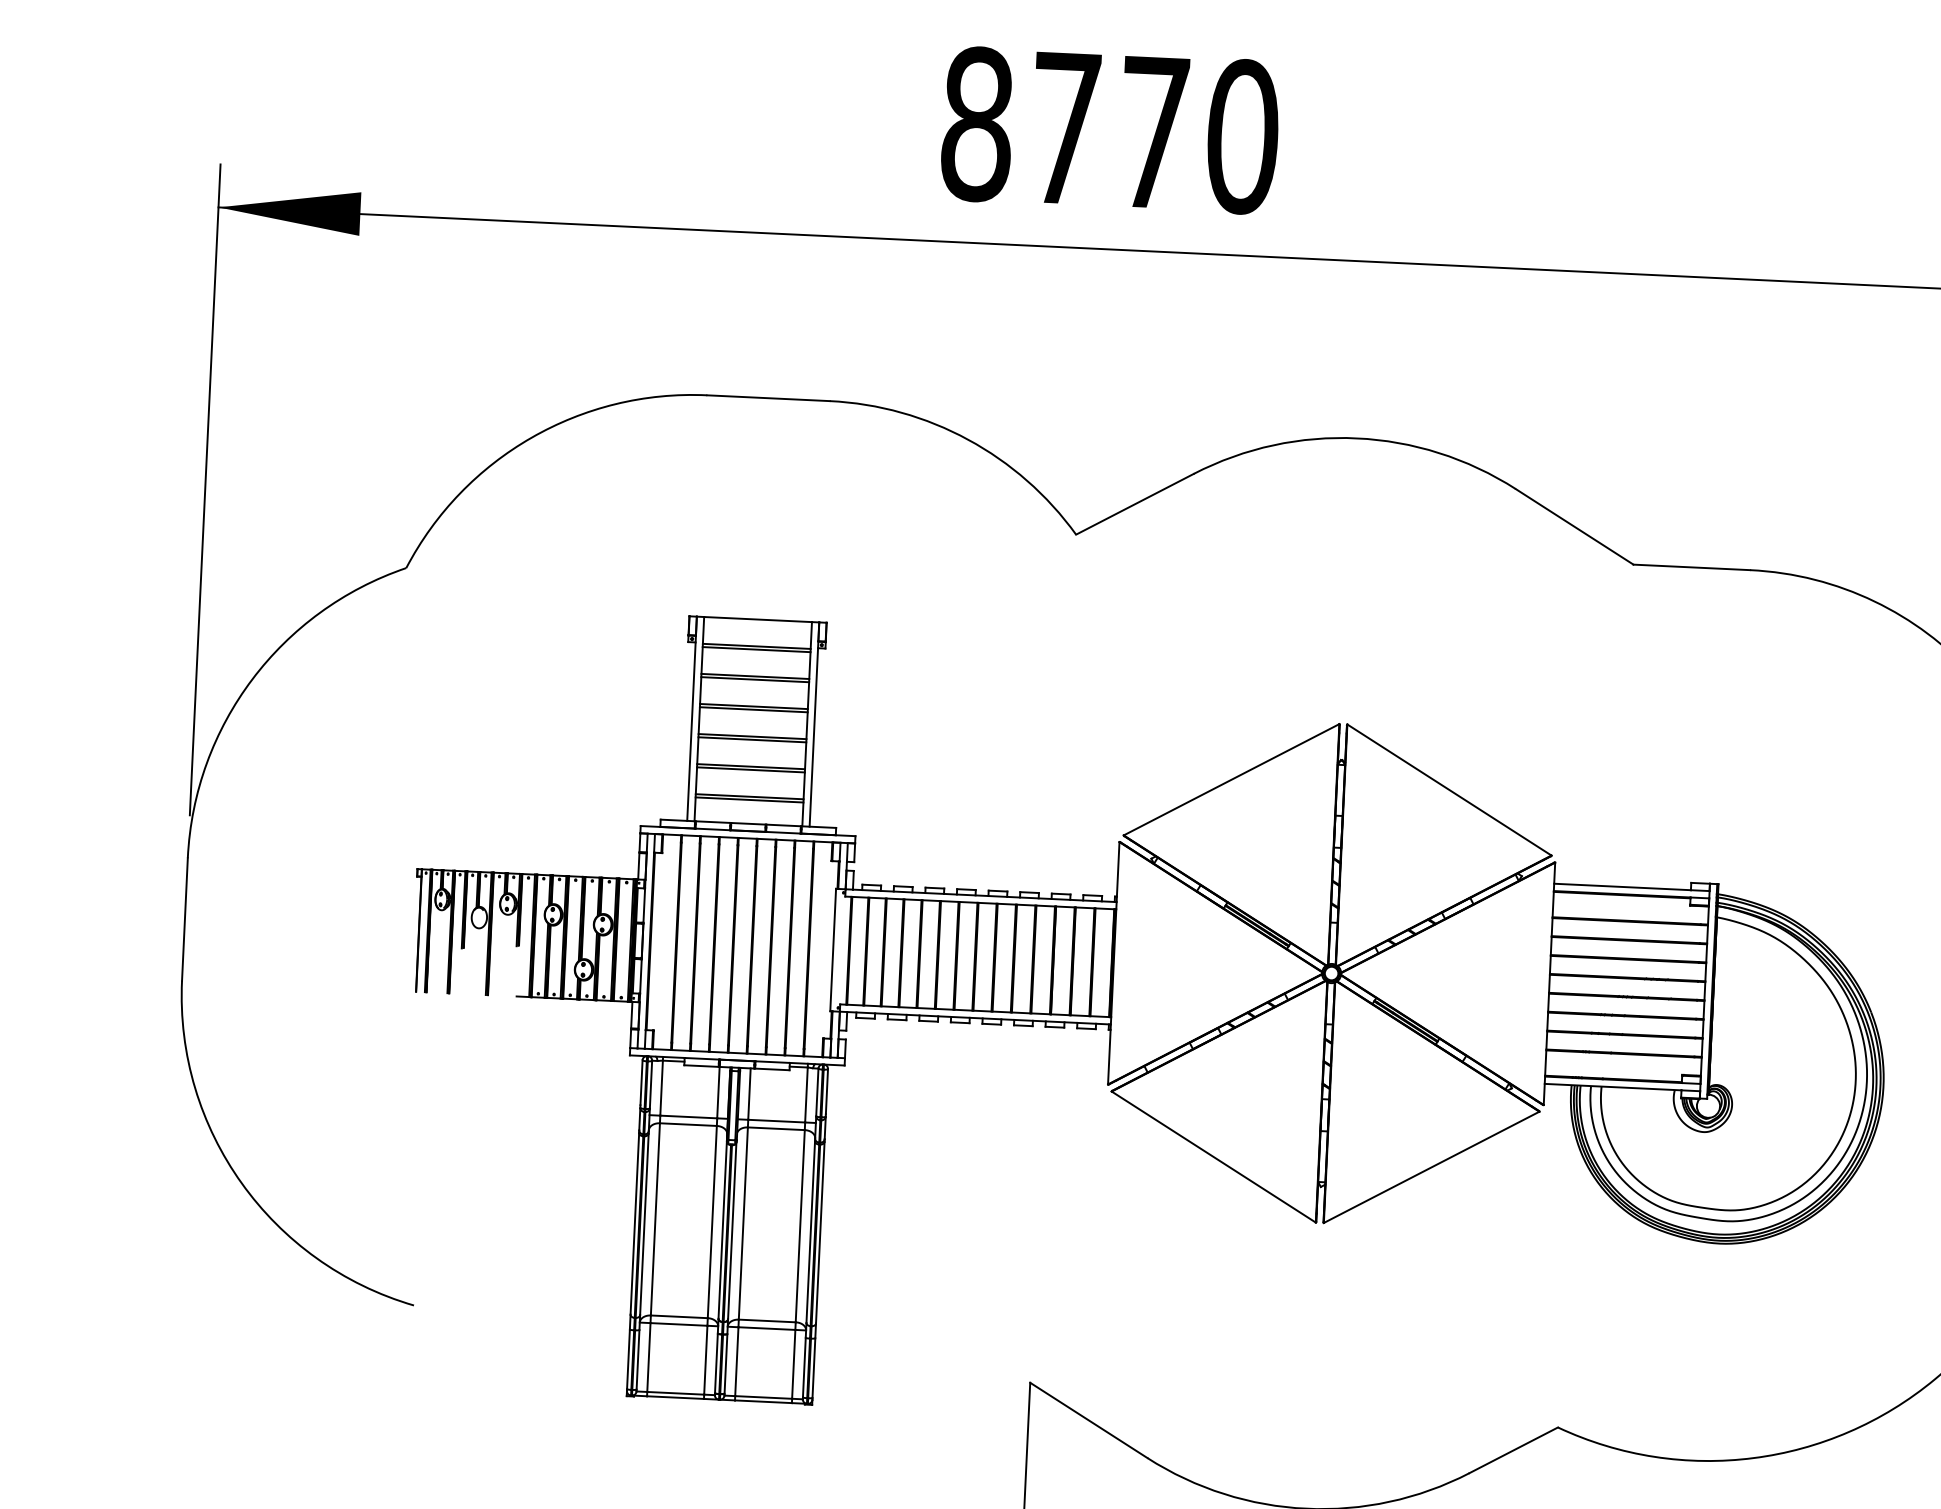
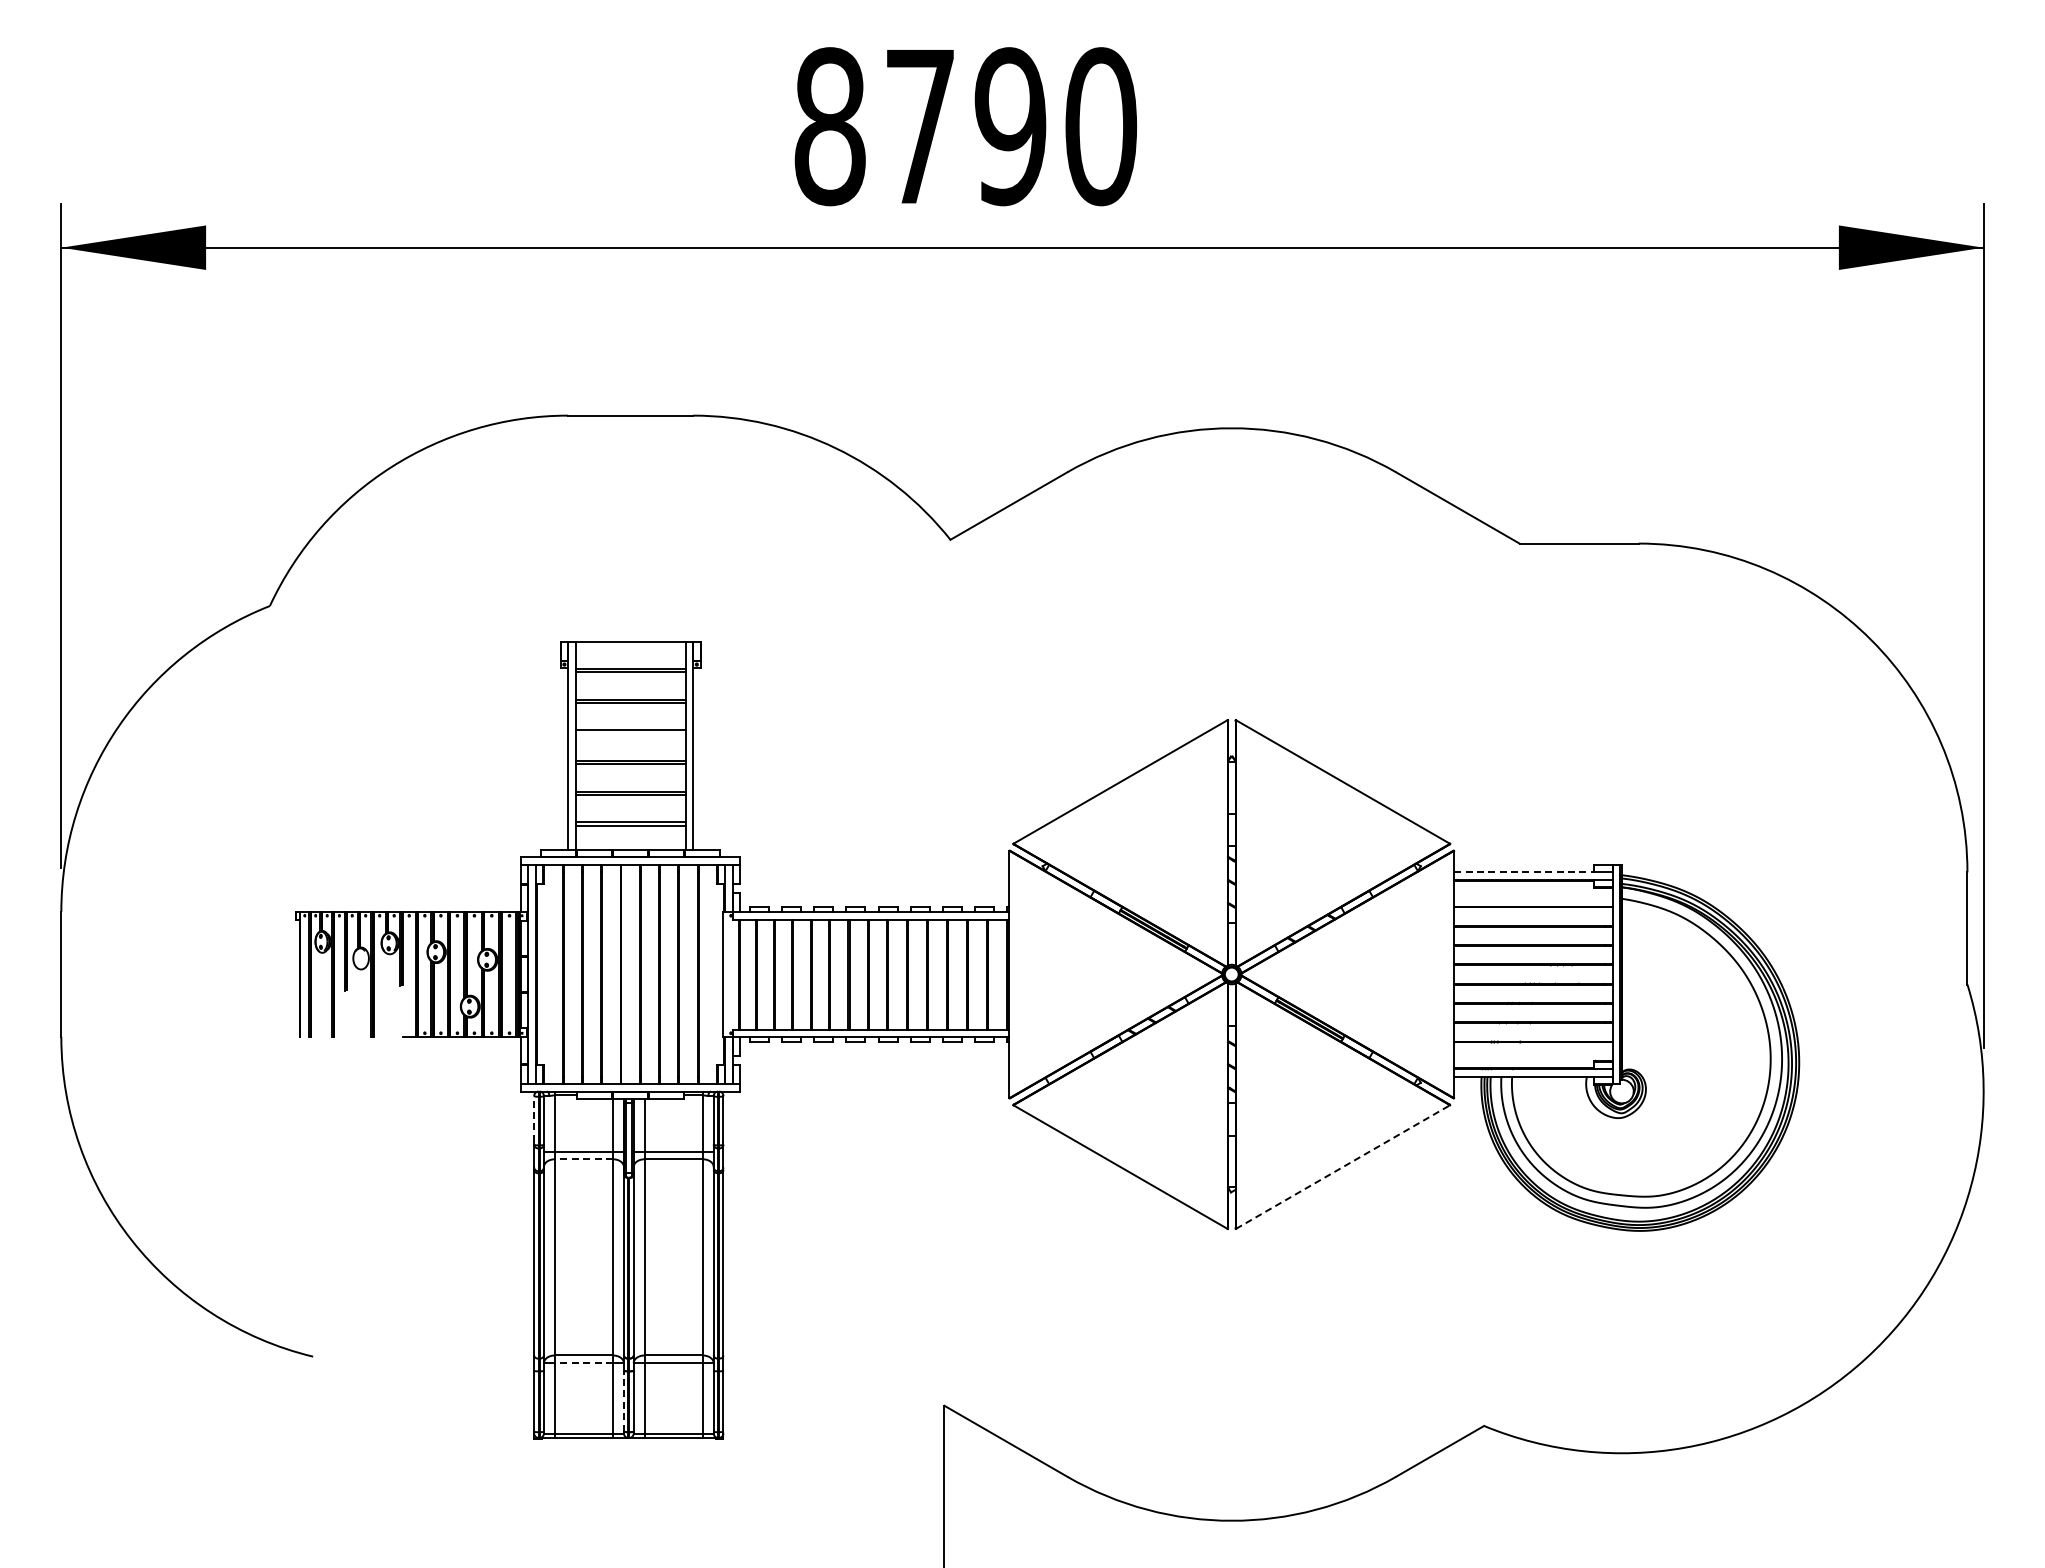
text: (1154, 132) -> (1010, 126), 8770 -> 8790
line: (753, 709) -> (630, 733), removed
line: (1622, 887) -> (1523, 872), solid -> dashed
line: (641, 1082) -> (534, 1118), solid -> dashed
line: (687, 1124) -> (583, 1159), solid -> dashed
line: (1431, 1167) -> (1342, 1167), solid -> dashed
line: (678, 1324) -> (583, 1363), solid -> dashed
line: (716, 1362) -> (623, 1400), solid -> dashed

